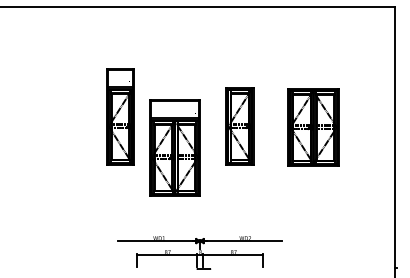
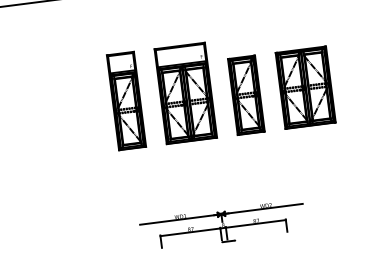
part: (313, 127) -> (305, 88), moved
part: (174, 147) -> (185, 93), moved

